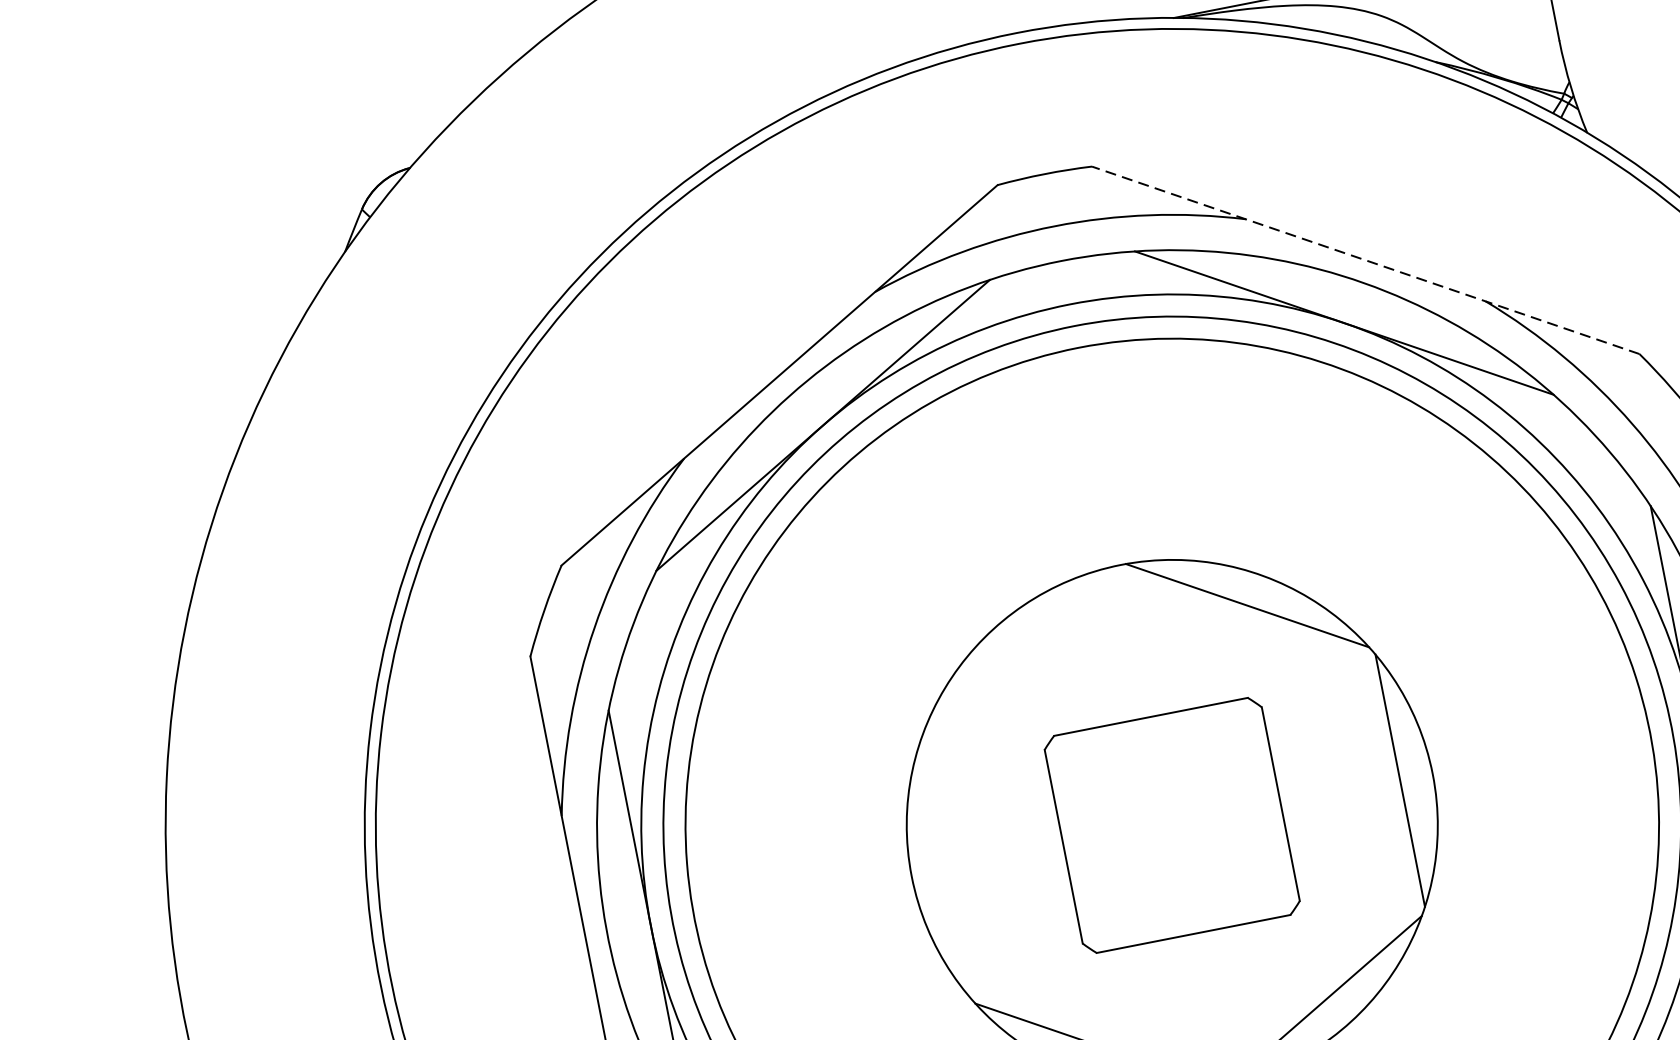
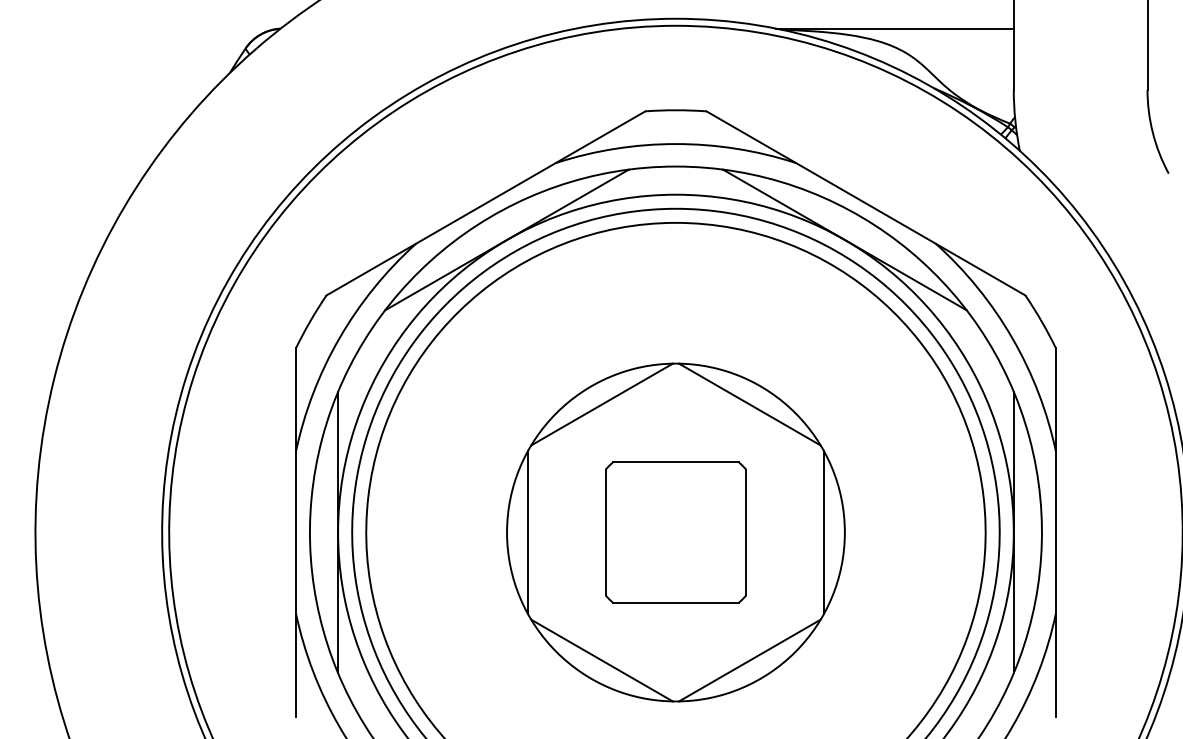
line: (1365, 260) -> (865, 203), dashed -> solid
line: (1018, 650) -> (601, 404), added
line: (944, 869) -> (528, 532), added

